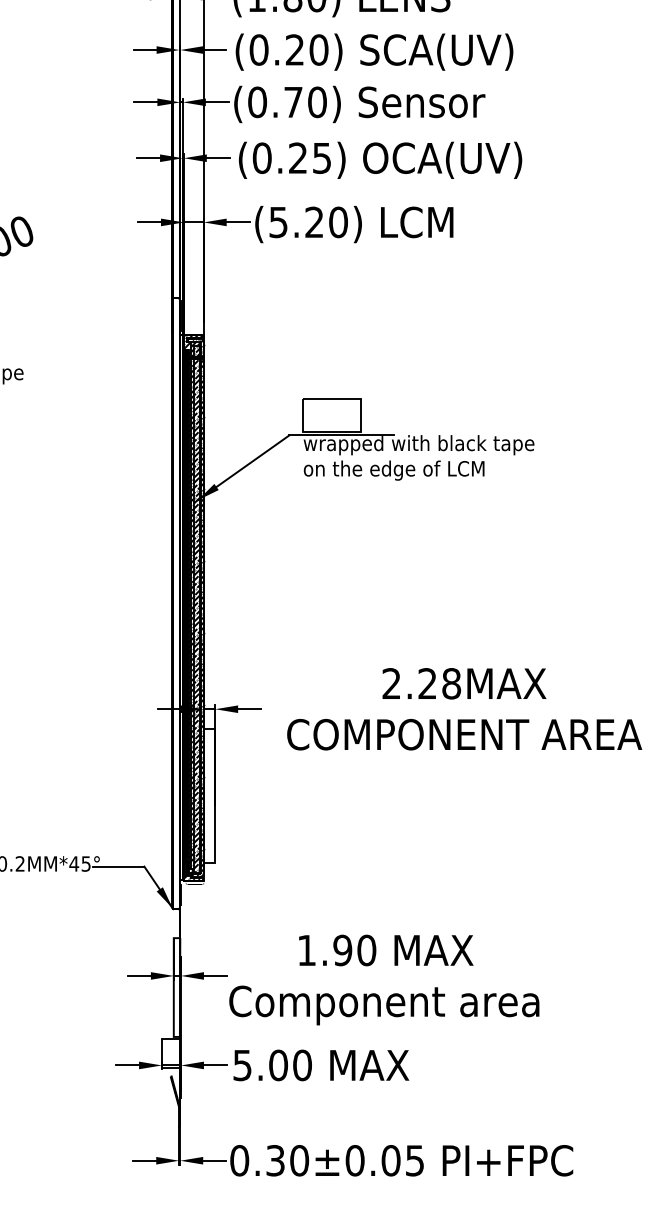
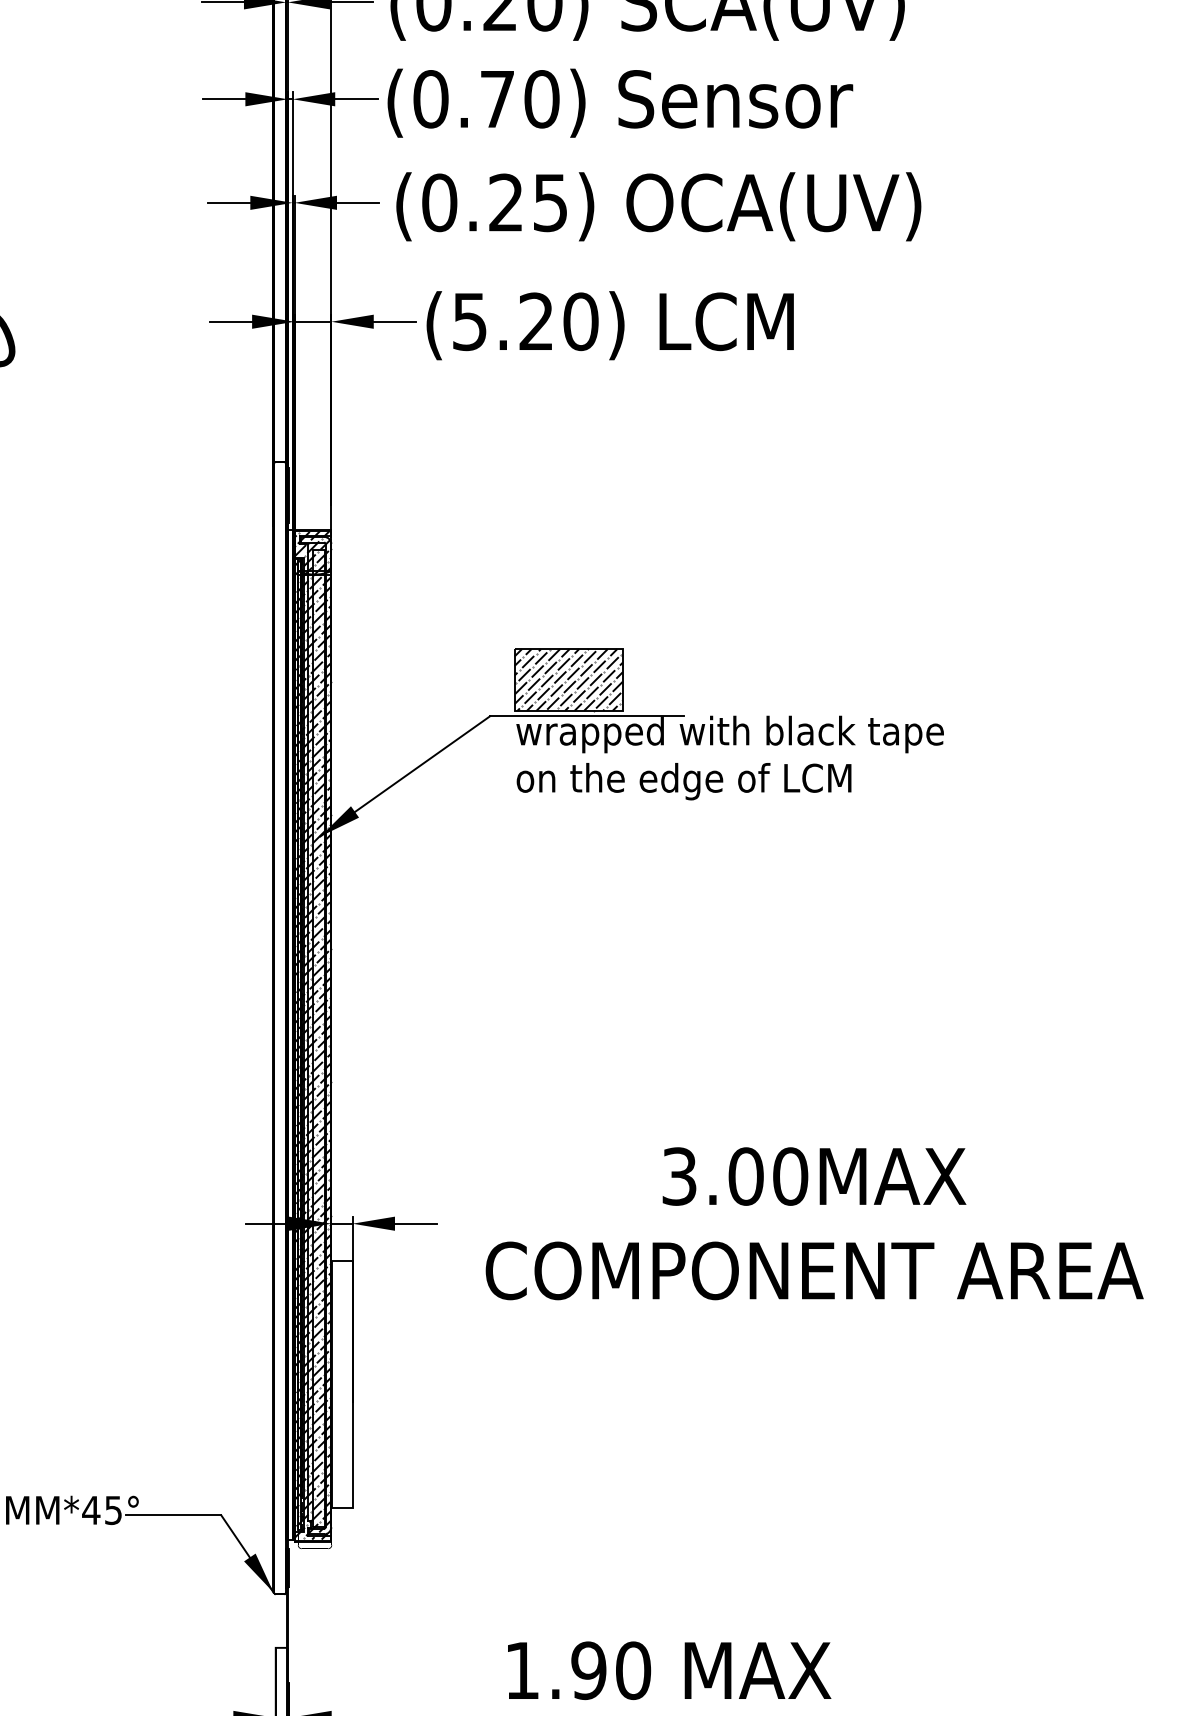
hatch: (331, 415) -> (567, 679), added
text: (421, 683) -> (734, 1176), 2.28MAX -> 3.00MAX

